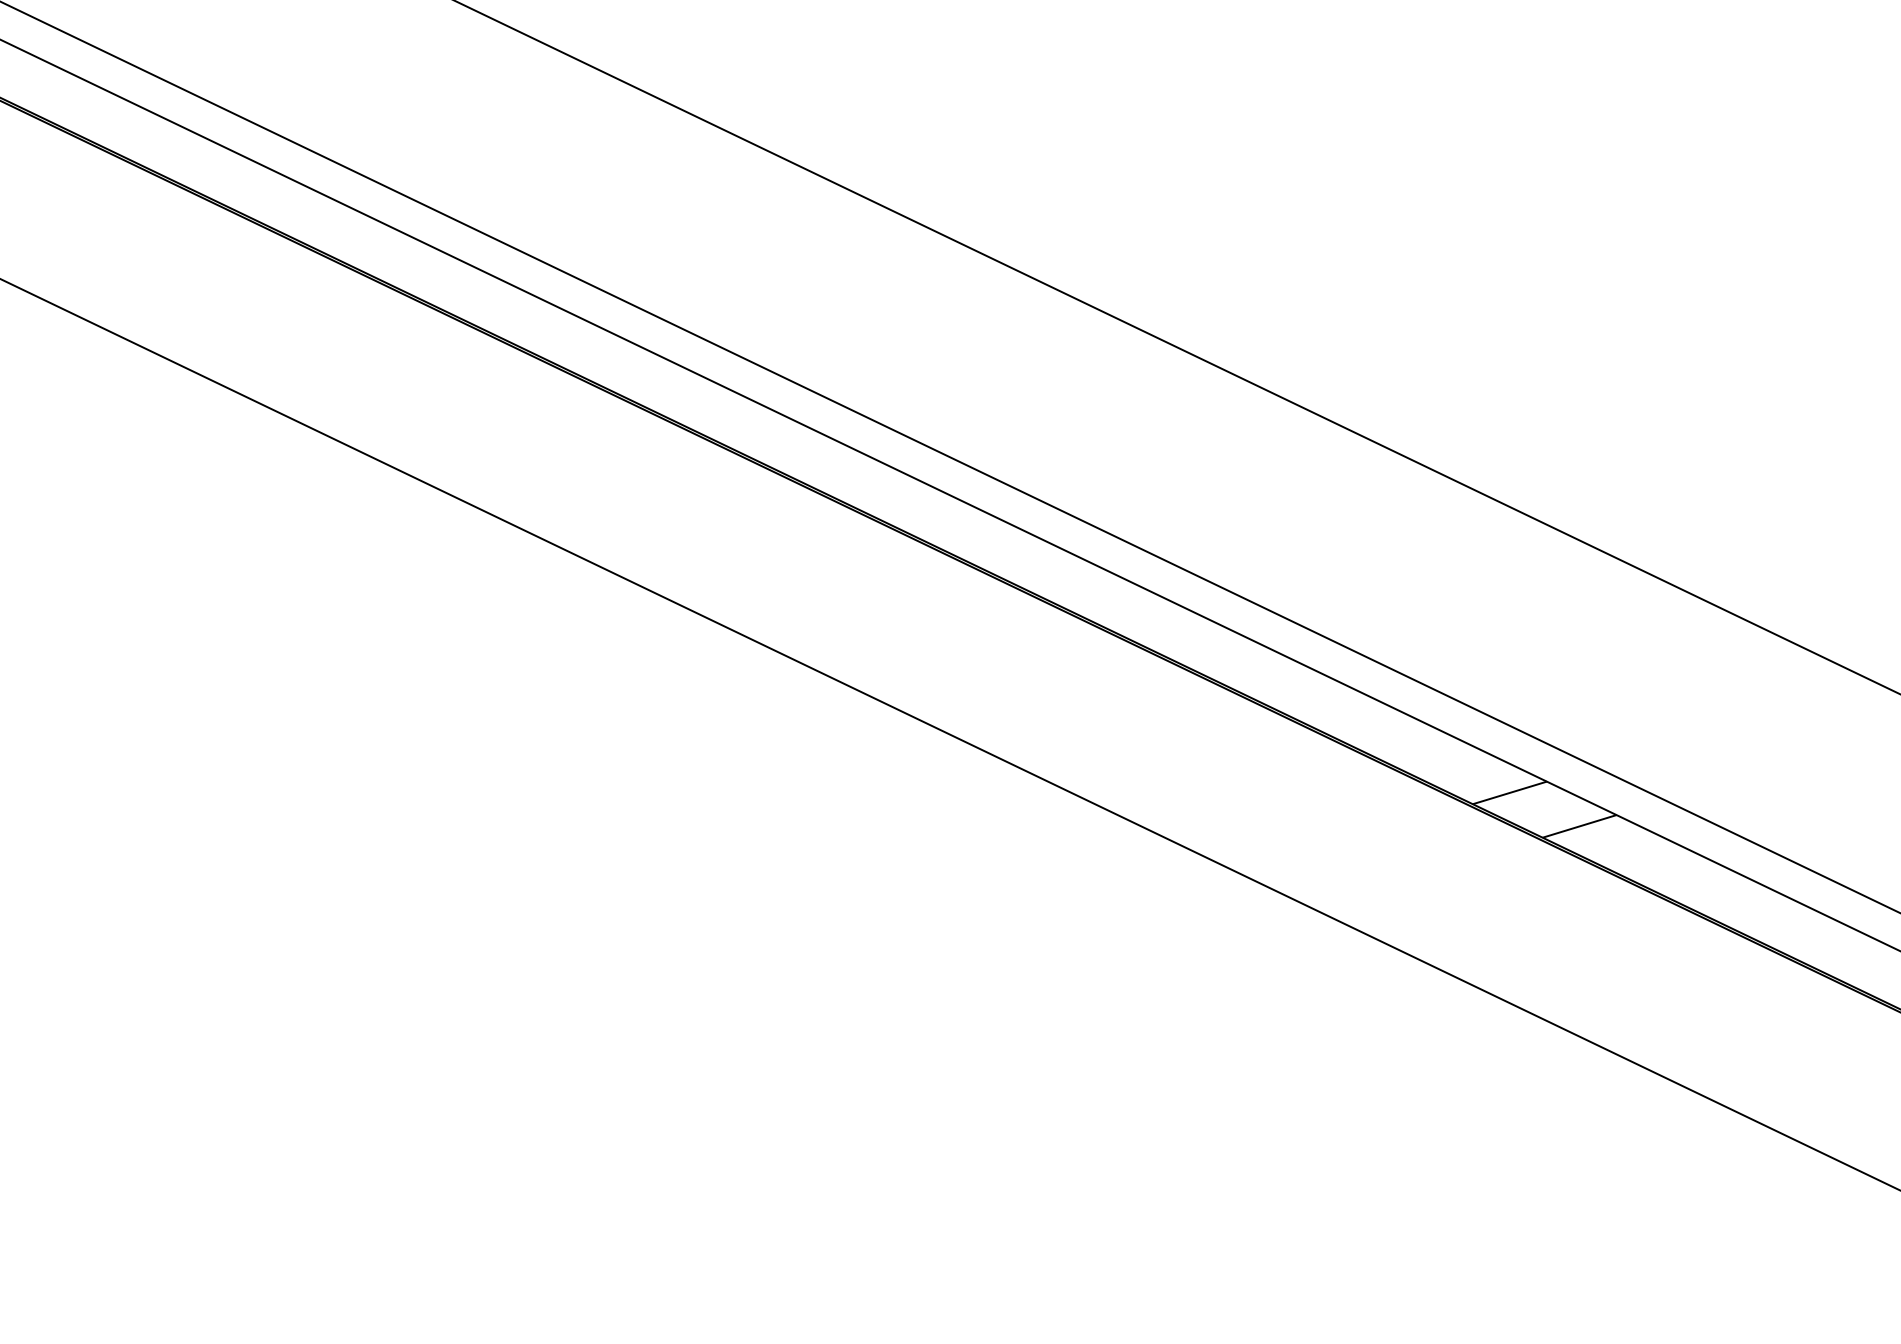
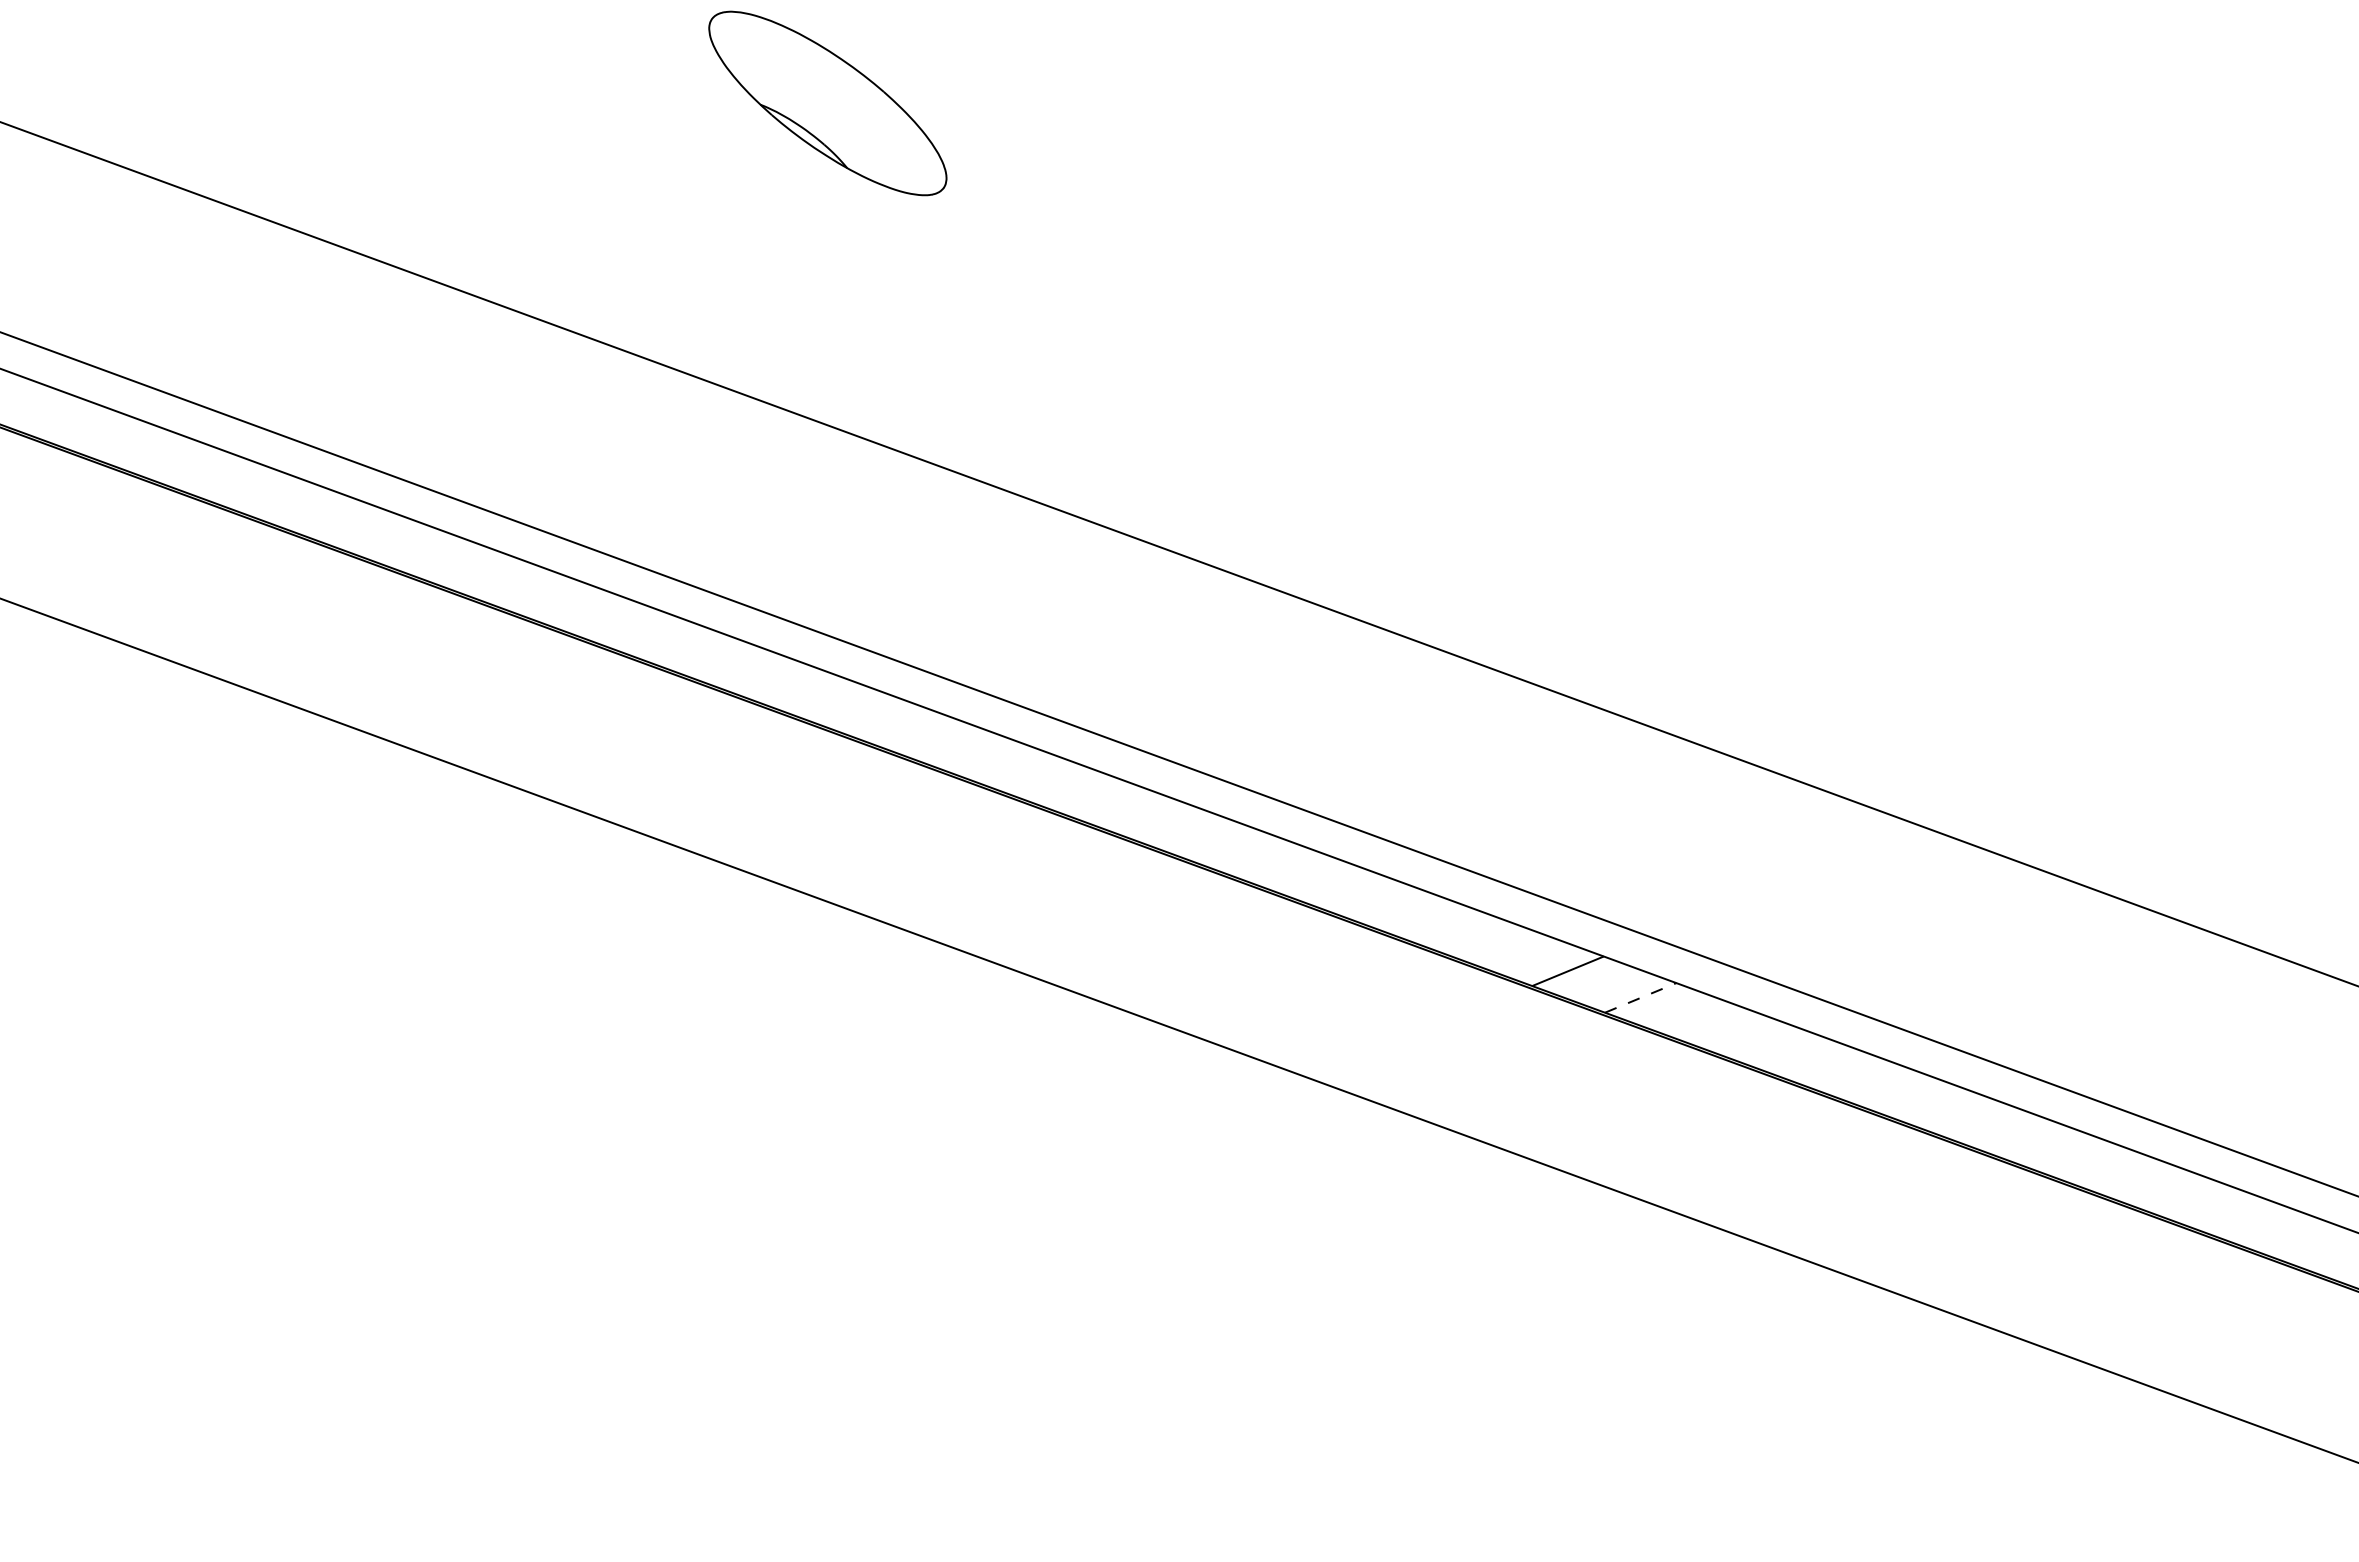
line: (1579, 825) -> (1640, 997), solid -> dashed

